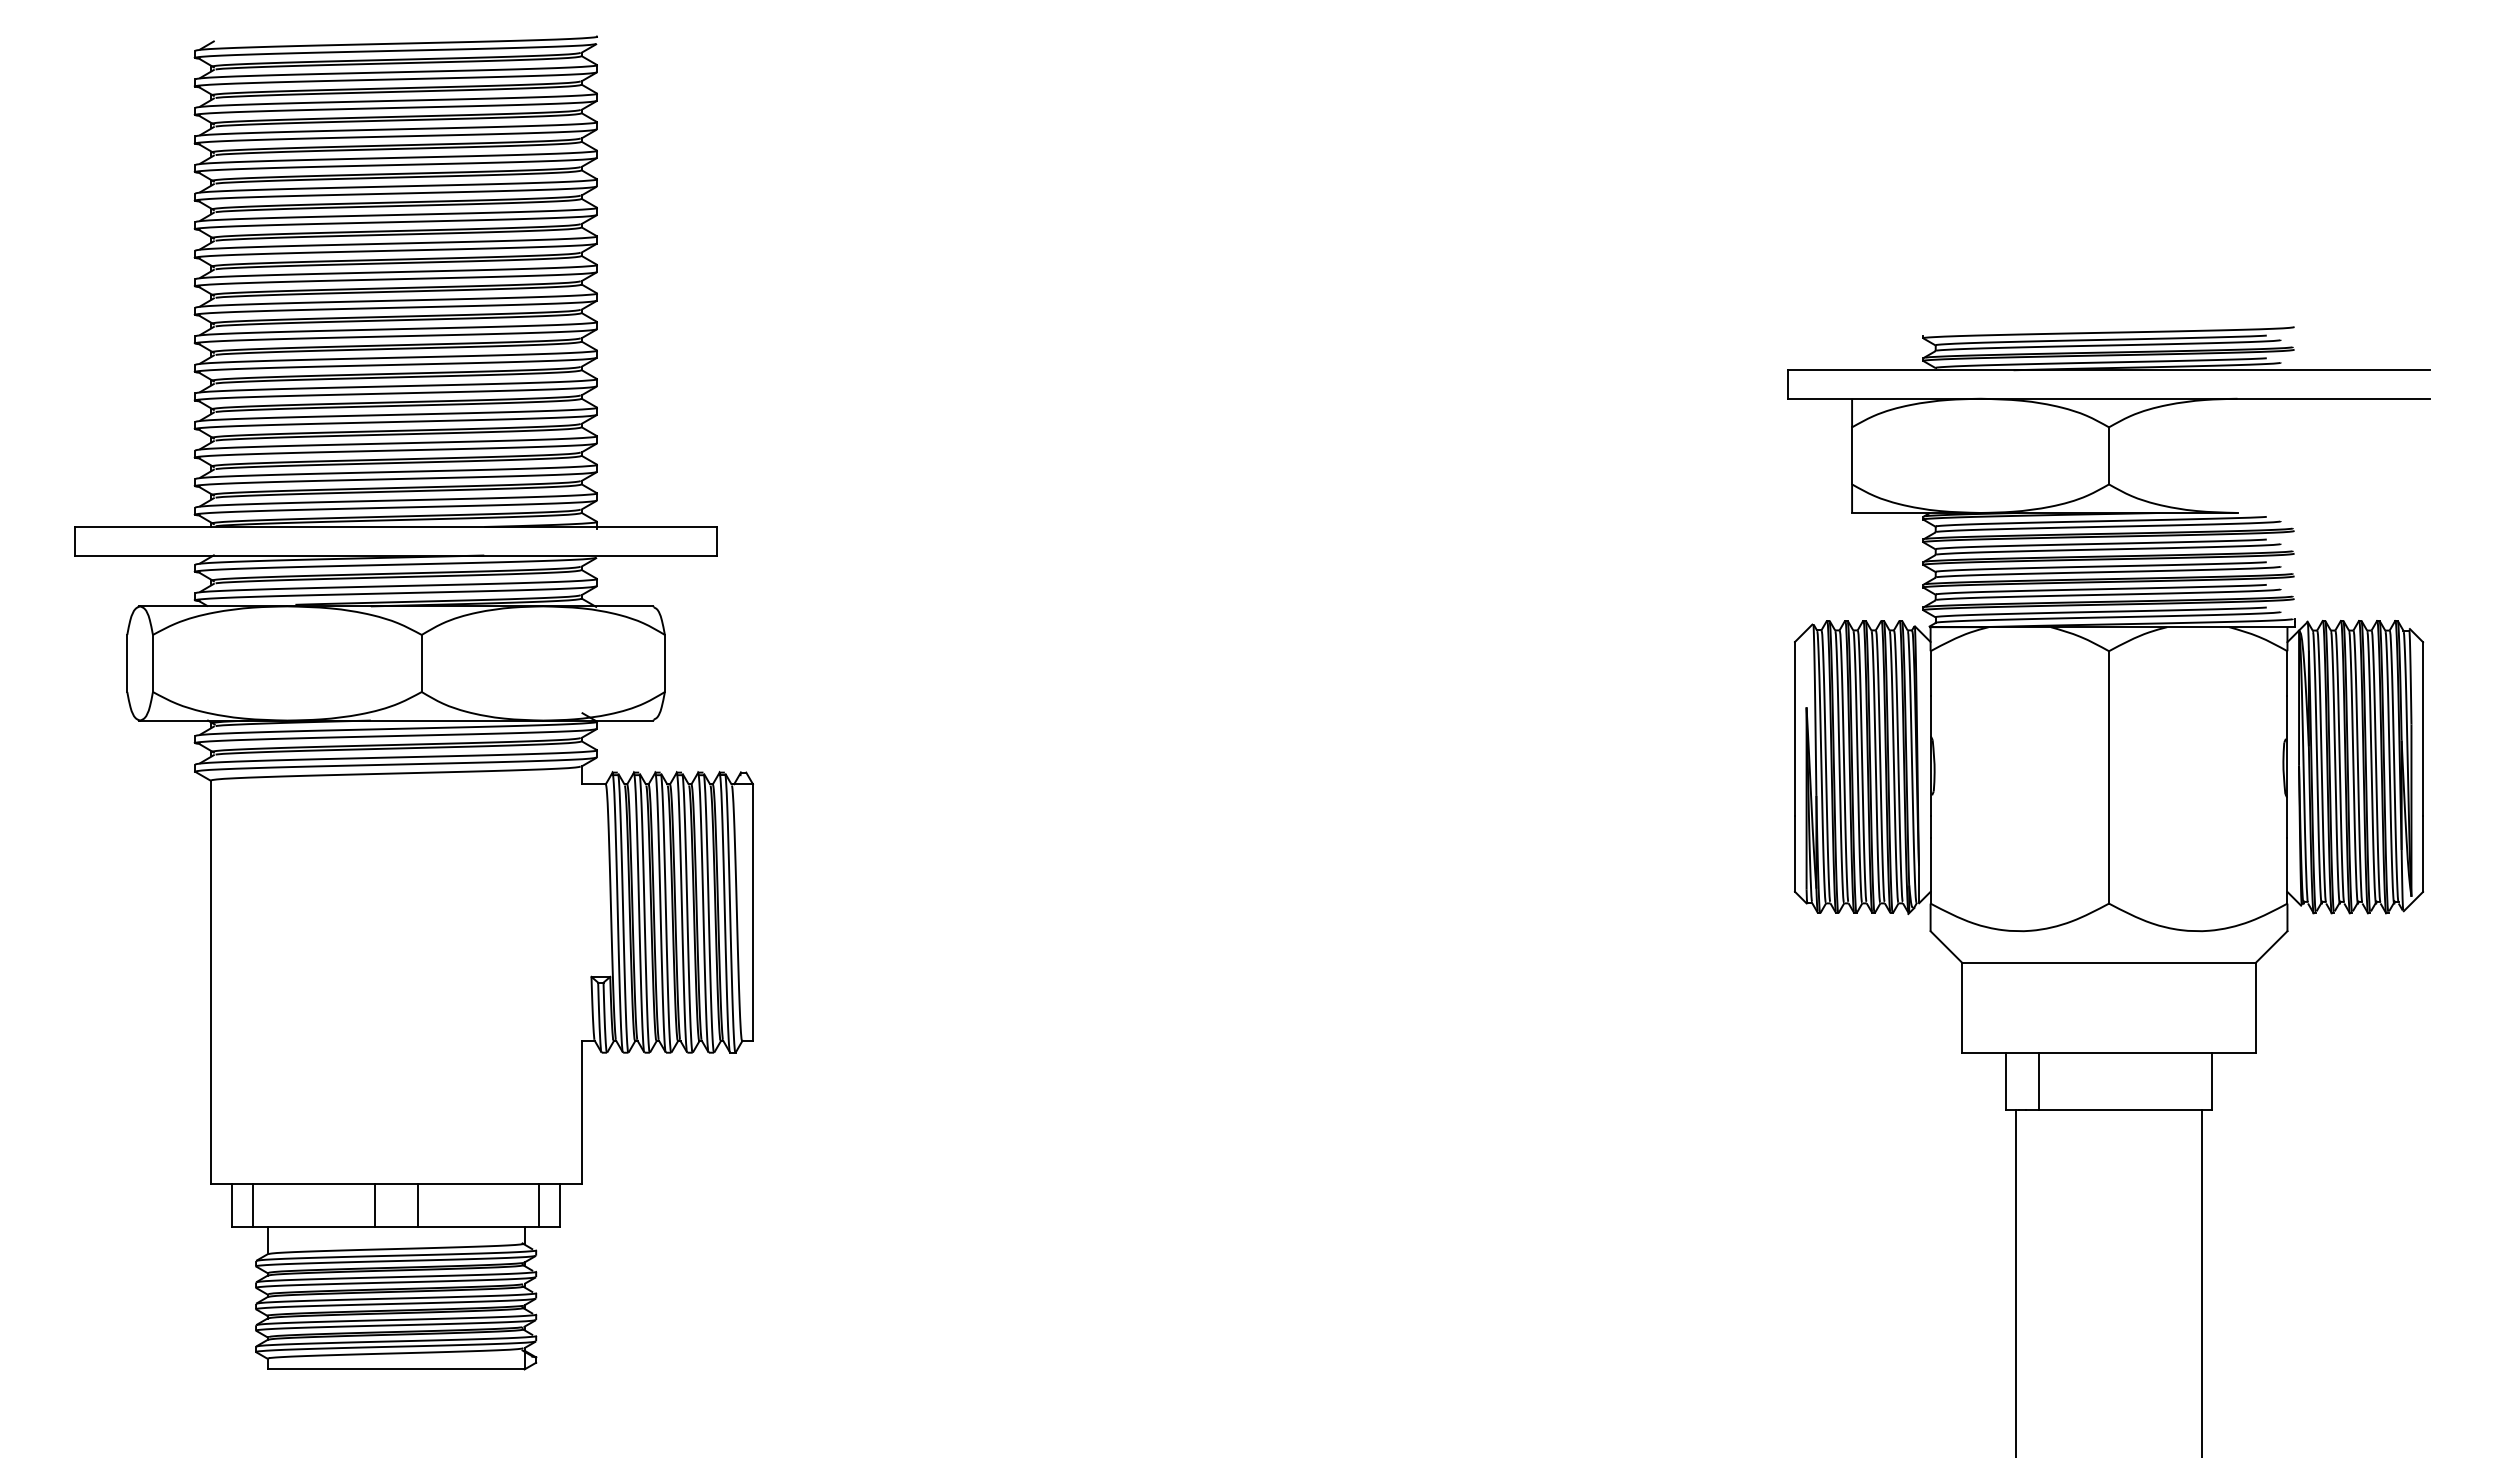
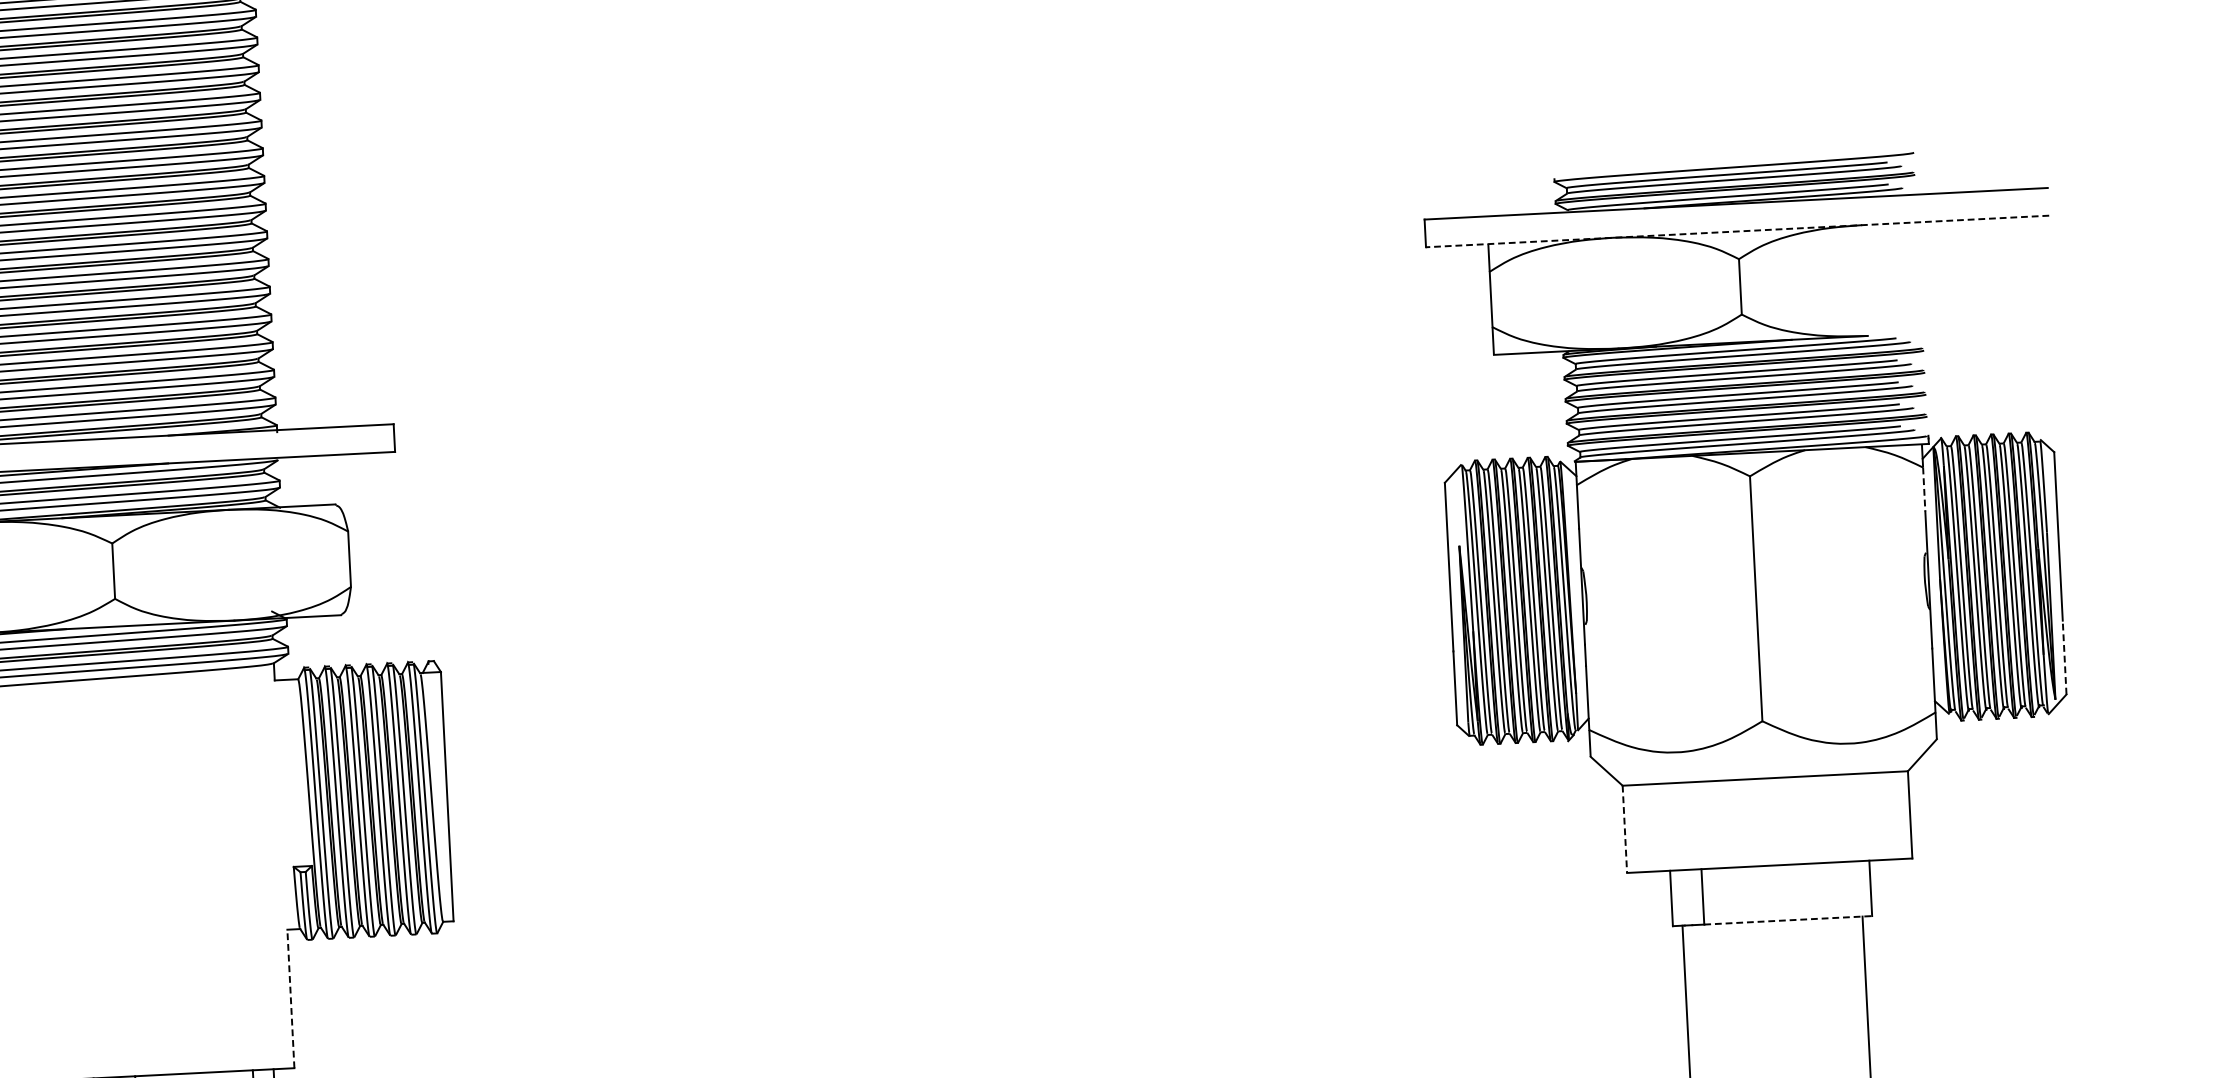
line: (2108, 398) -> (1737, 231), solid -> dashed
line: (2287, 673) -> (1924, 489), solid -> dashed
line: (2423, 853) -> (2065, 657), solid -> dashed
line: (1962, 1007) -> (1625, 829), solid -> dashed
line: (2125, 1109) -> (1788, 920), solid -> dashed
line: (581, 1112) -> (290, 998), solid -> dashed

